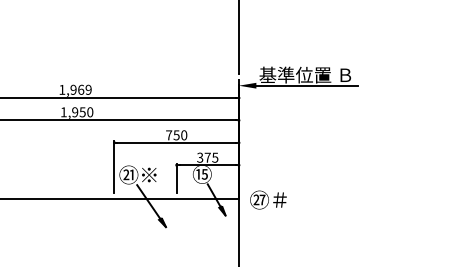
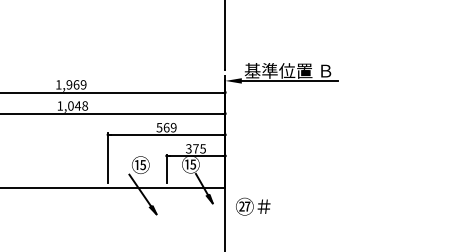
text: (82, 112) -> (77, 106), 1,950 -> 1,048
text: (176, 135) -> (166, 127), 750 -> 569
text: (138, 174) -> (130, 164), ㉑※ -> ⑮
text: (268, 199) -> (253, 206), moved

